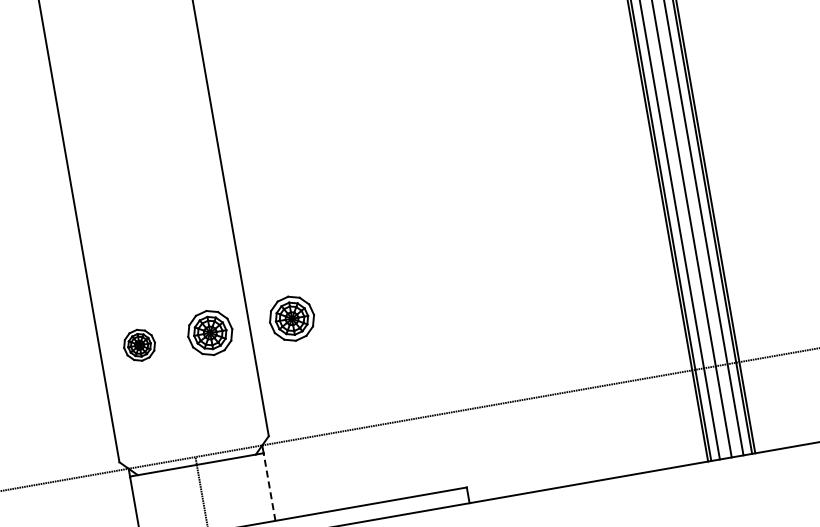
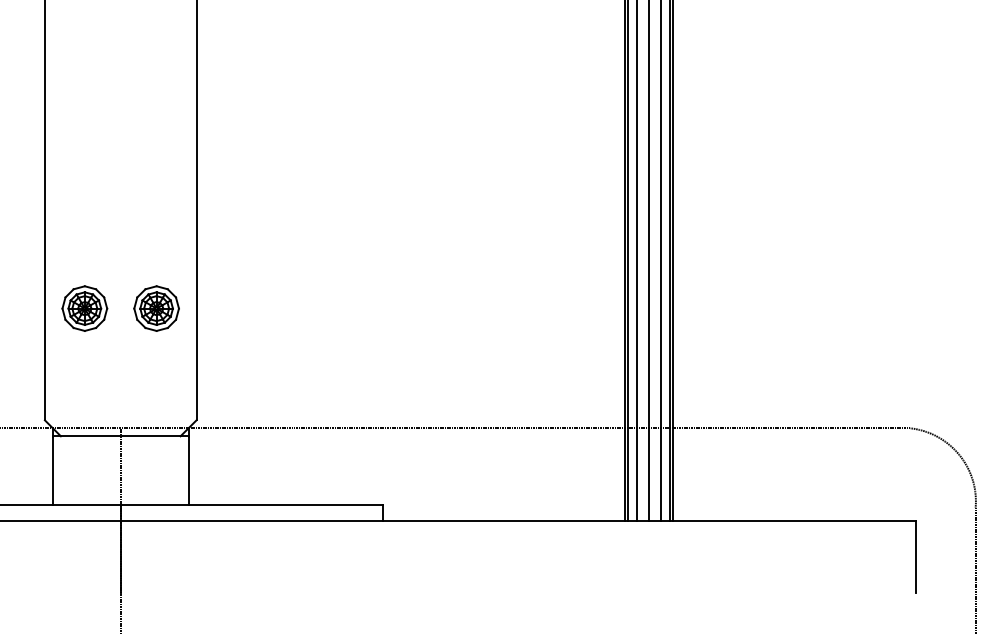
part: (291, 318) -> (239, 308), removed
part: (139, 345) -> (84, 308), size x1.43
line: (269, 487) -> (188, 470), dashed -> solid

